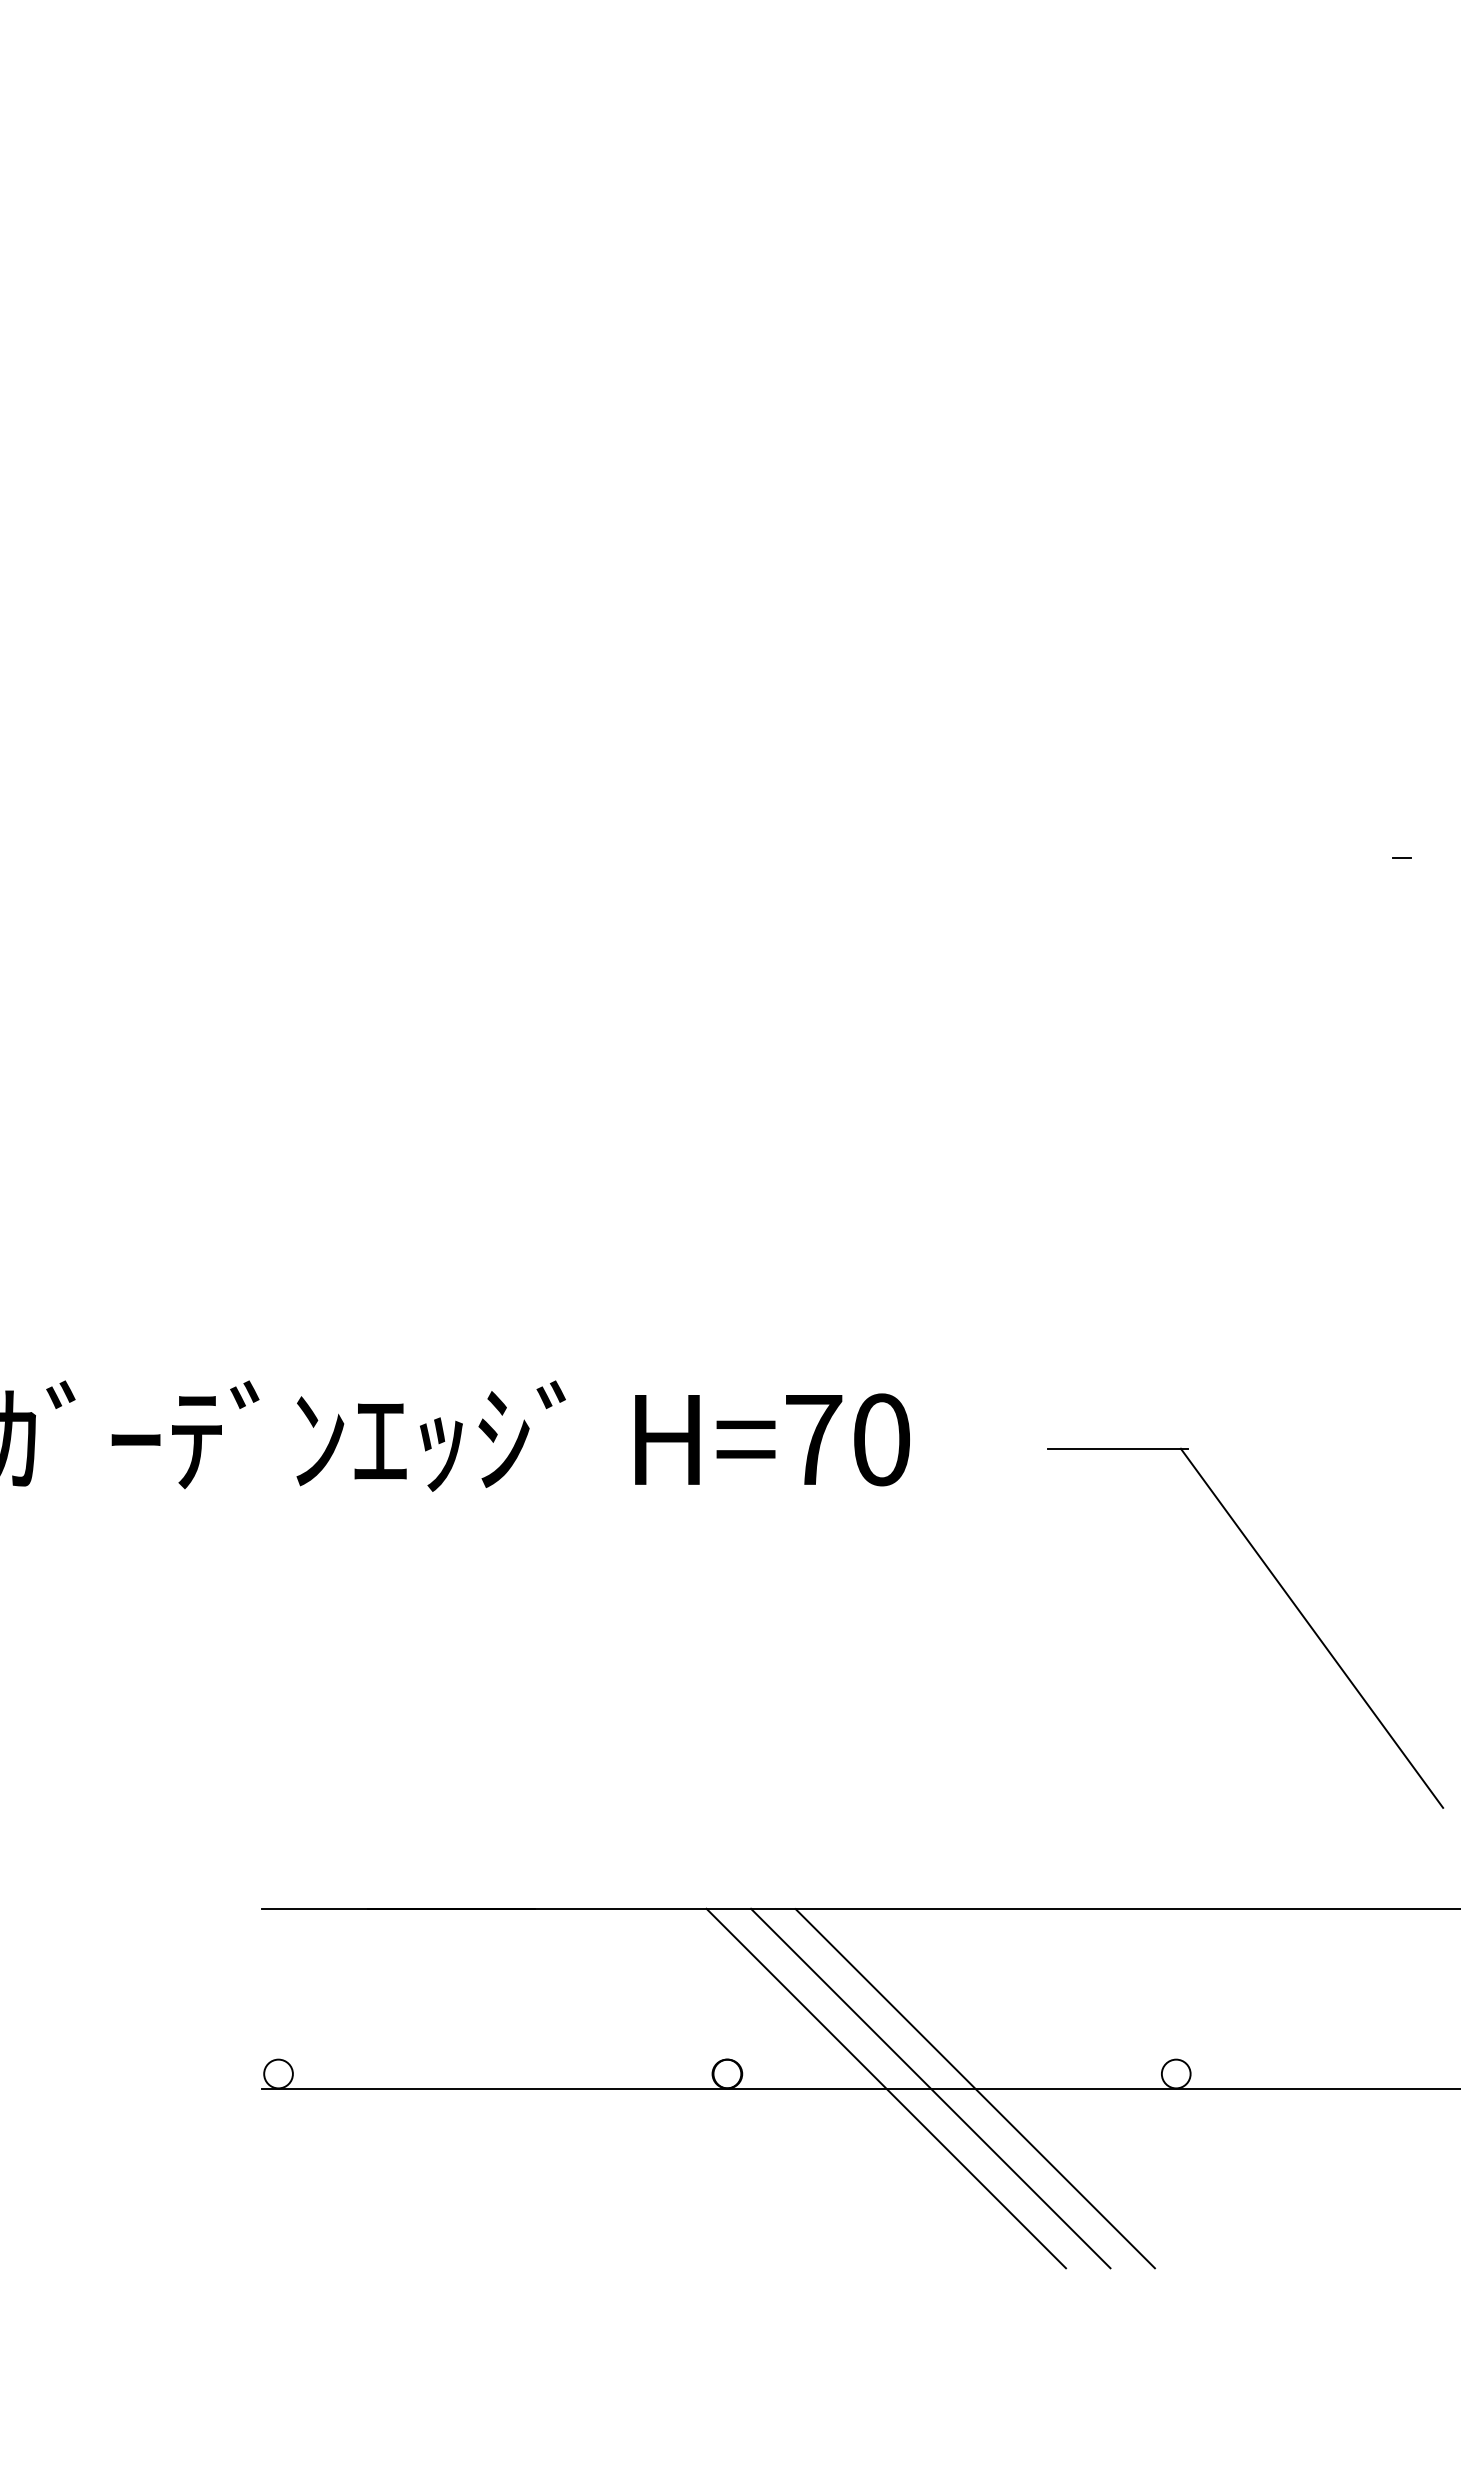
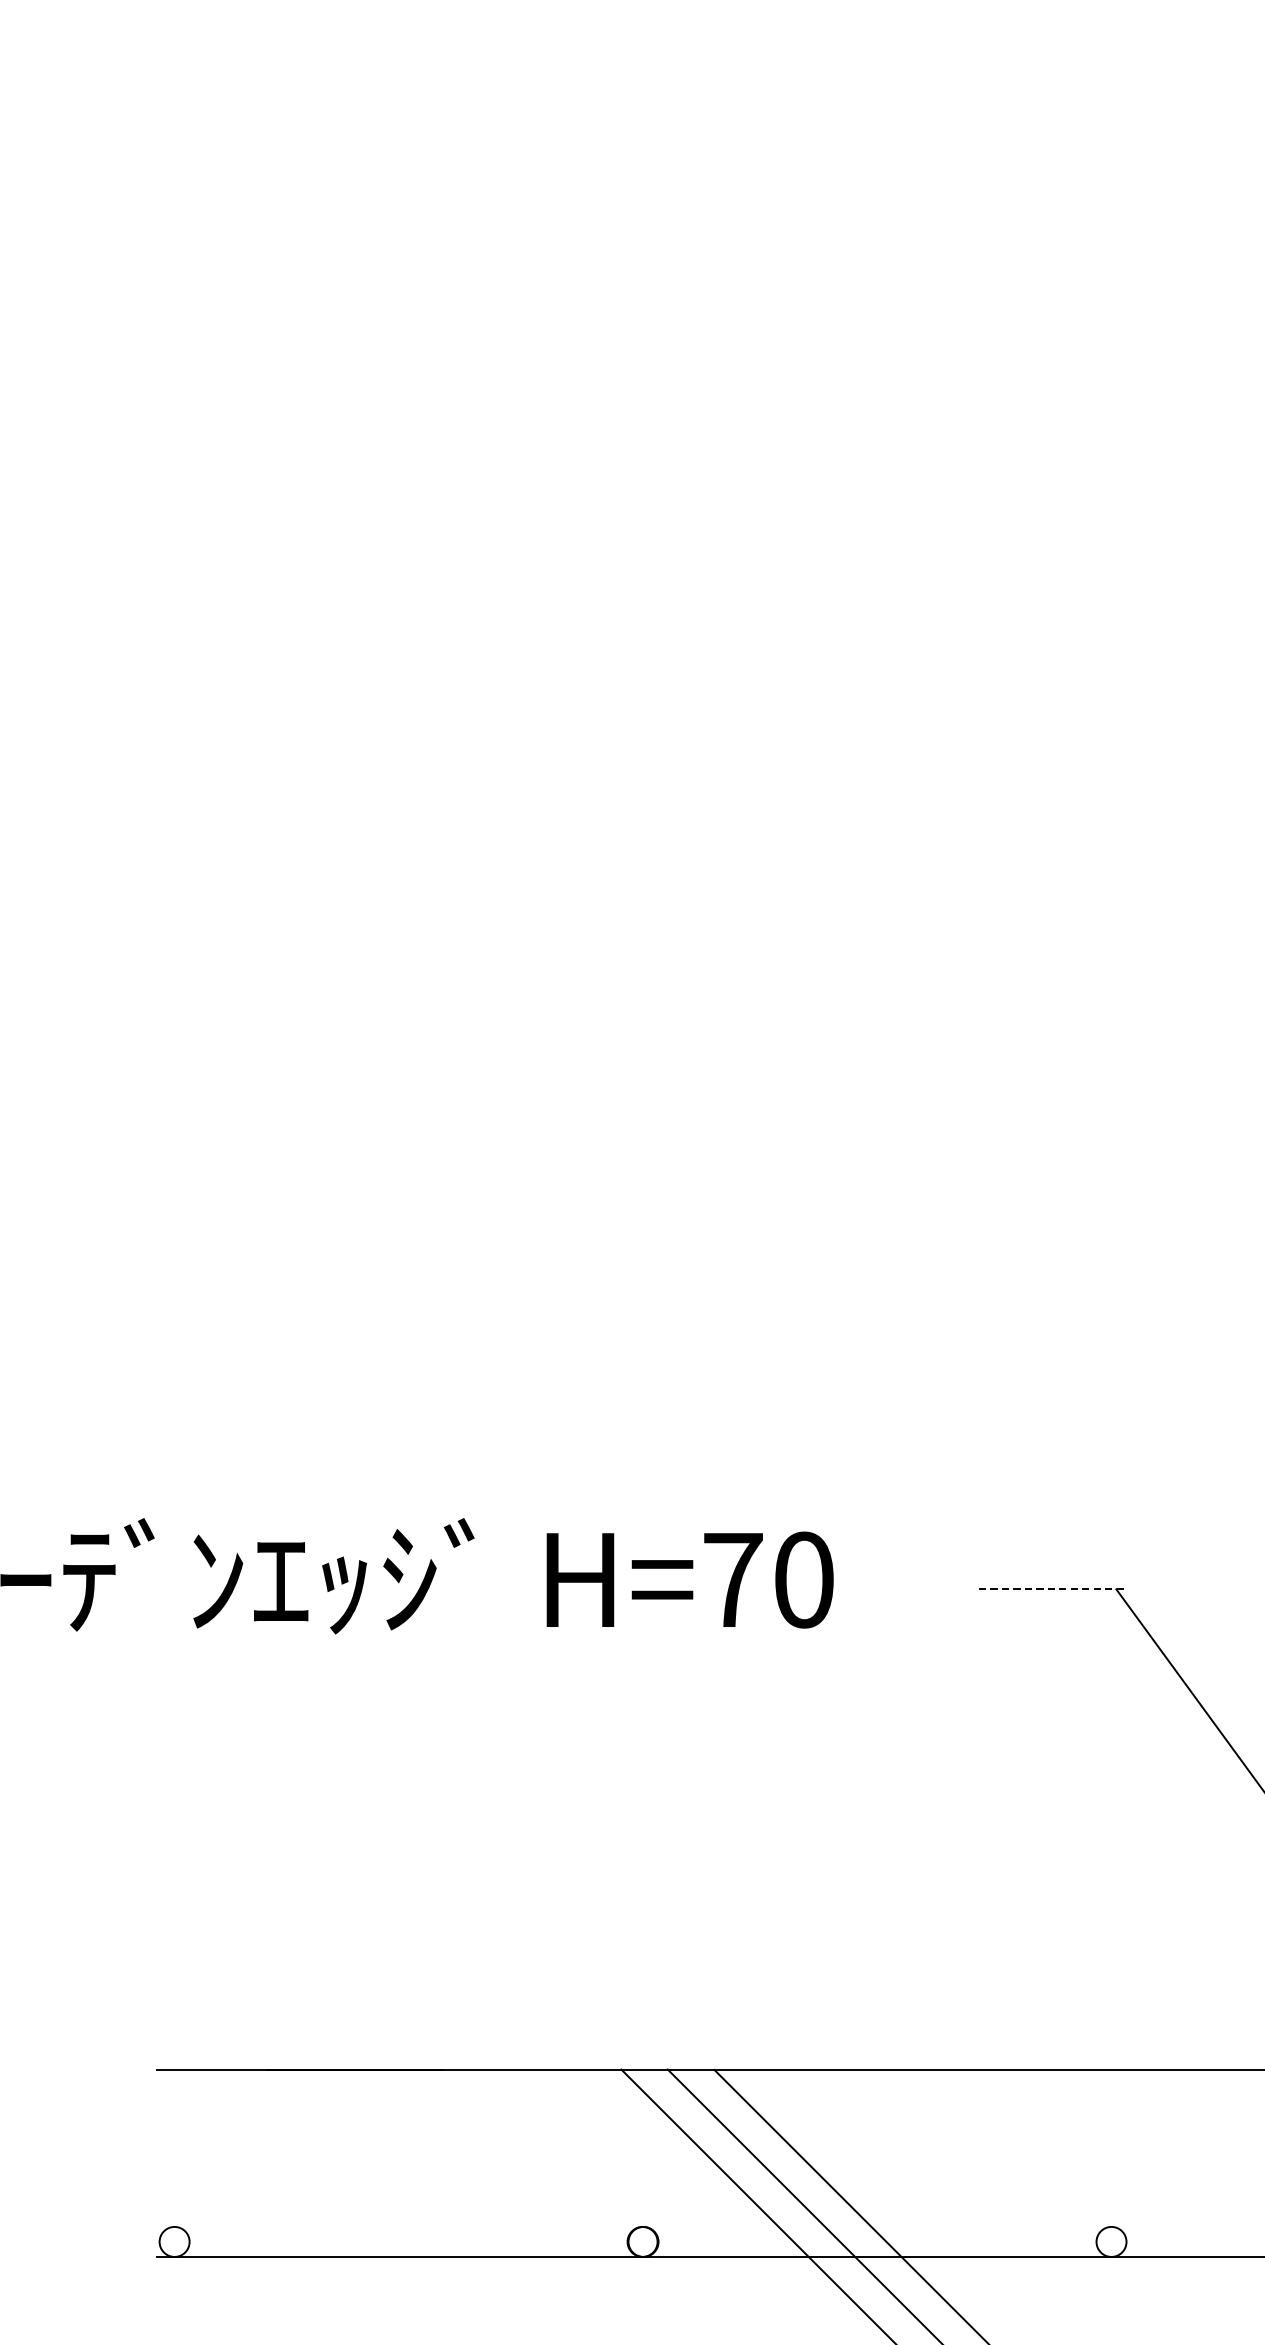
line: (1117, 1448) -> (1050, 1589), solid -> dashed

